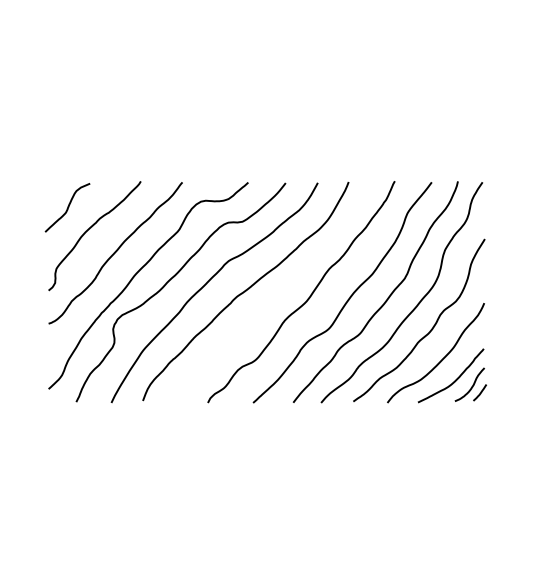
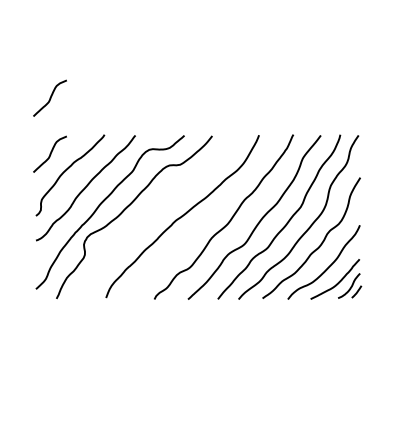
curve: (66, 131) -> (49, 97), added
curve: (206, 284) -> (153, 211), removed

